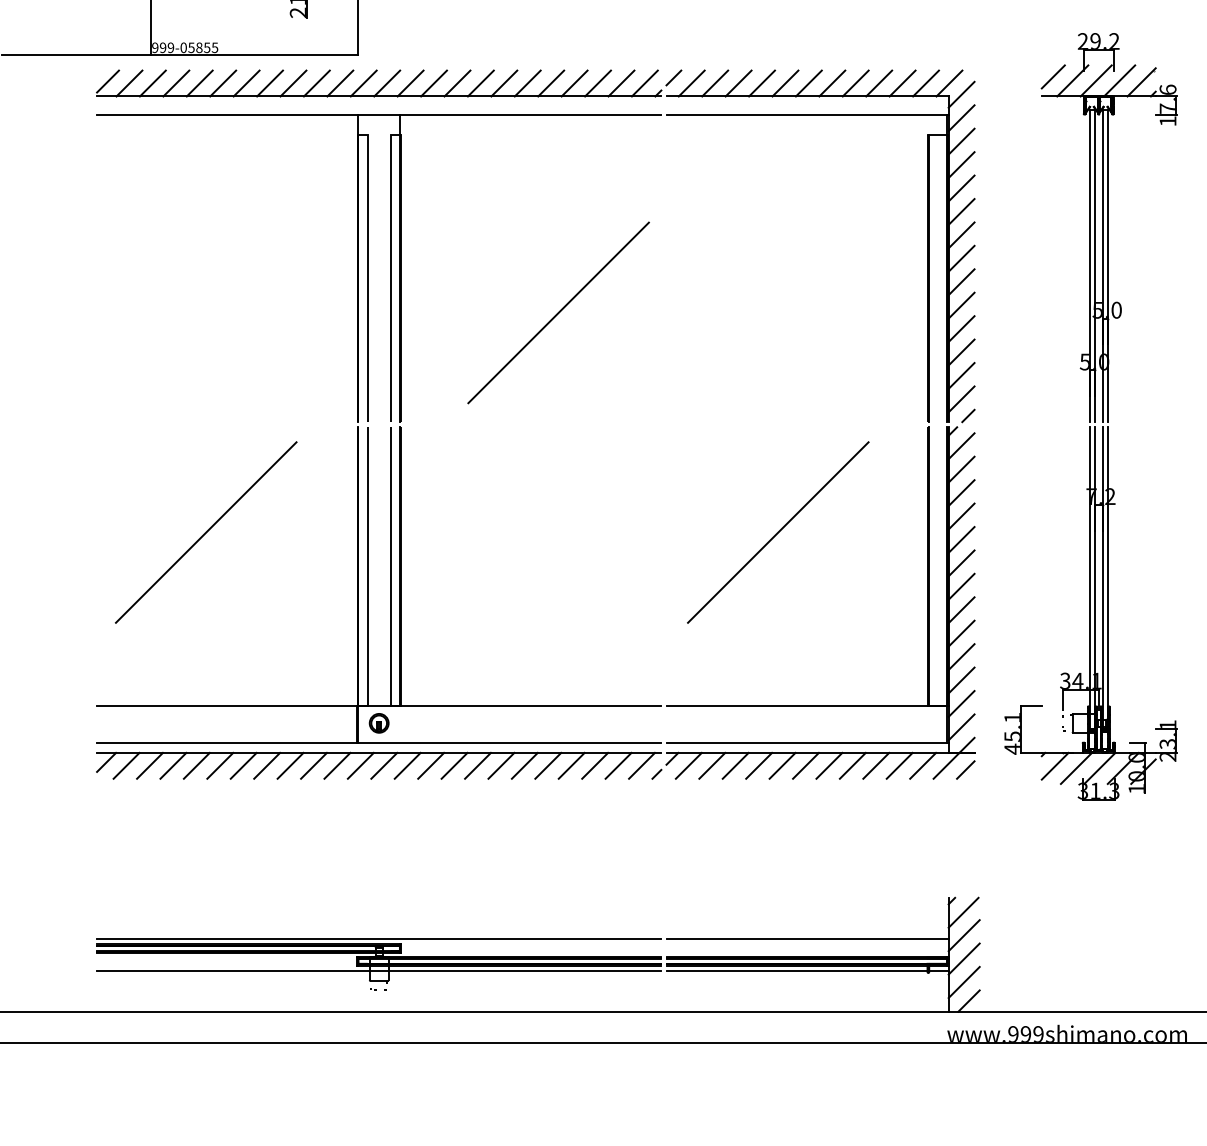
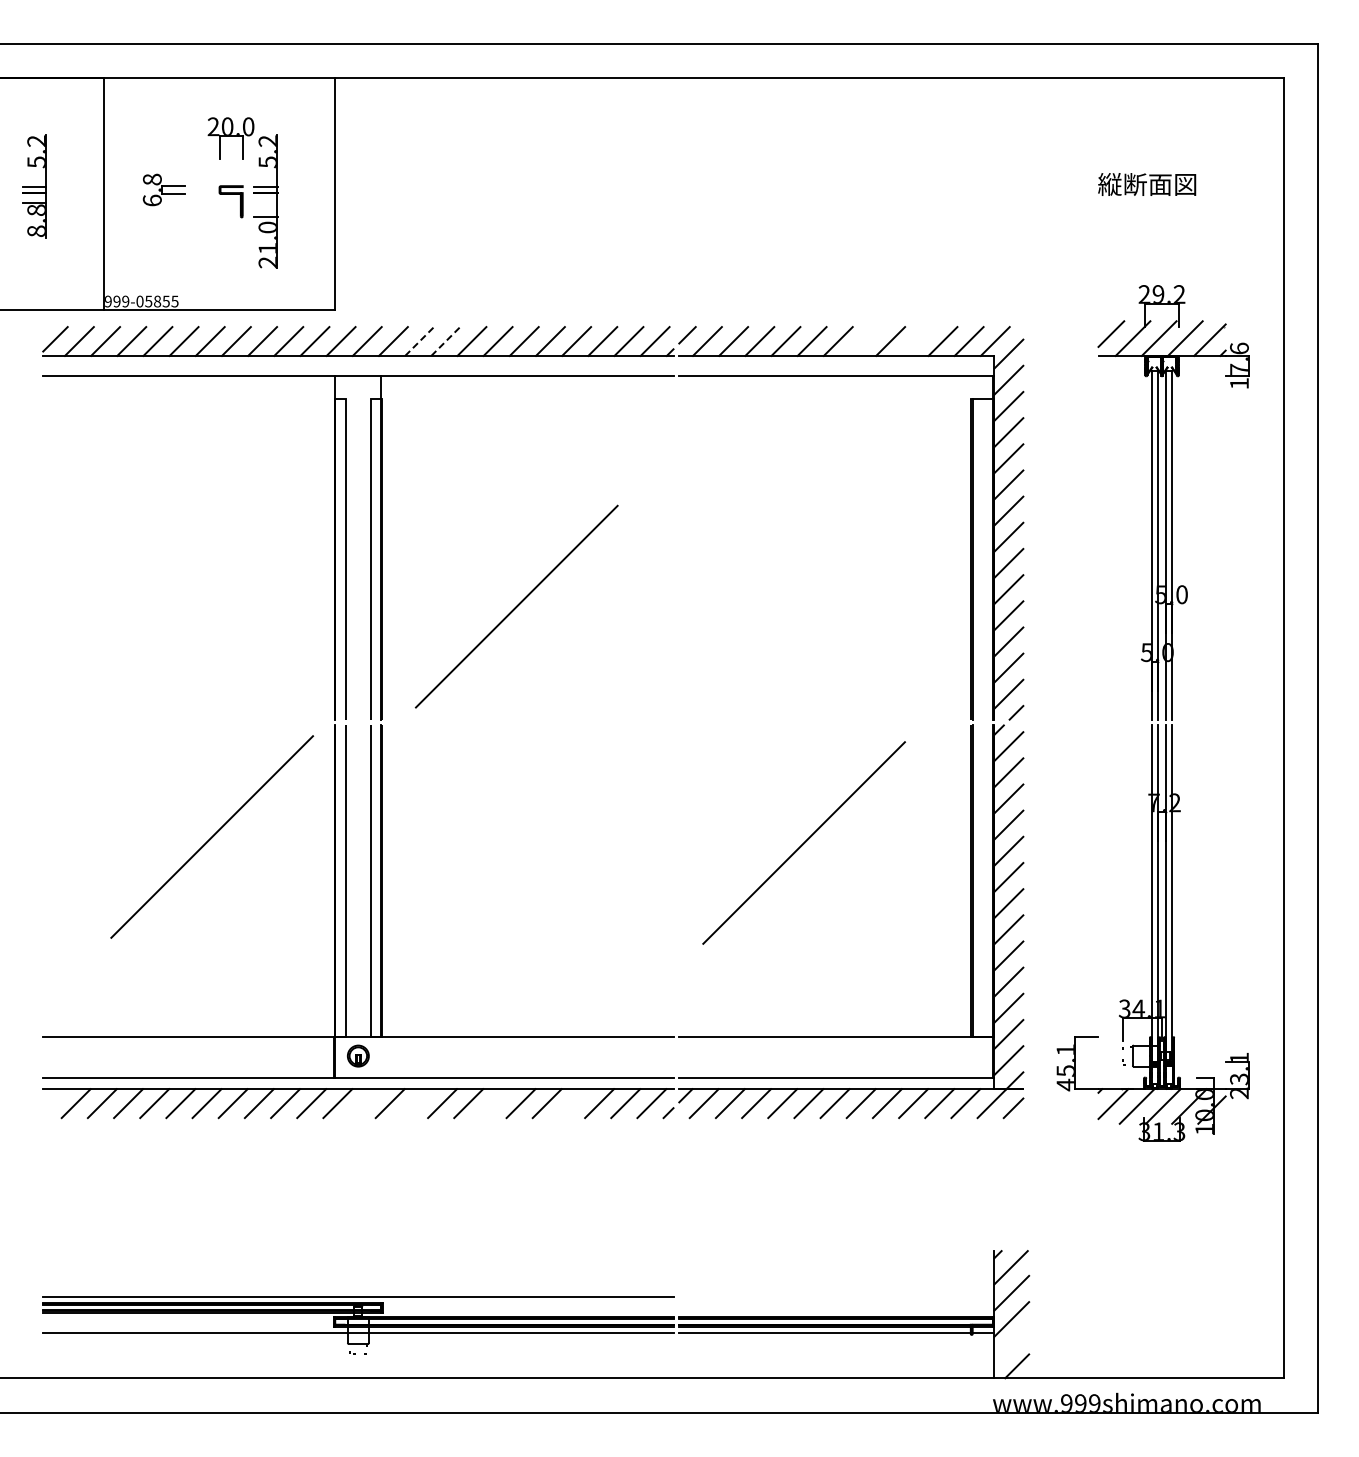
line: (433, 83) -> (419, 341), solid -> dashed
line: (458, 83) -> (446, 341), solid -> dashed
line: (832, 83) -> (864, 341), removed
line: (878, 83) -> (916, 341), removed
line: (558, 312) -> (516, 606), moved
line: (206, 532) -> (212, 836), moved
line: (106, 762) -> (53, 1099), removed
line: (383, 765) -> (363, 1103), removed
line: (430, 765) -> (415, 1103), removed
line: (501, 765) -> (494, 1103), removed
line: (570, 765) -> (572, 1103), removed
line: (807, 938) -> (836, 1296), removed
line: (963, 982) -> (1011, 1345), removed

